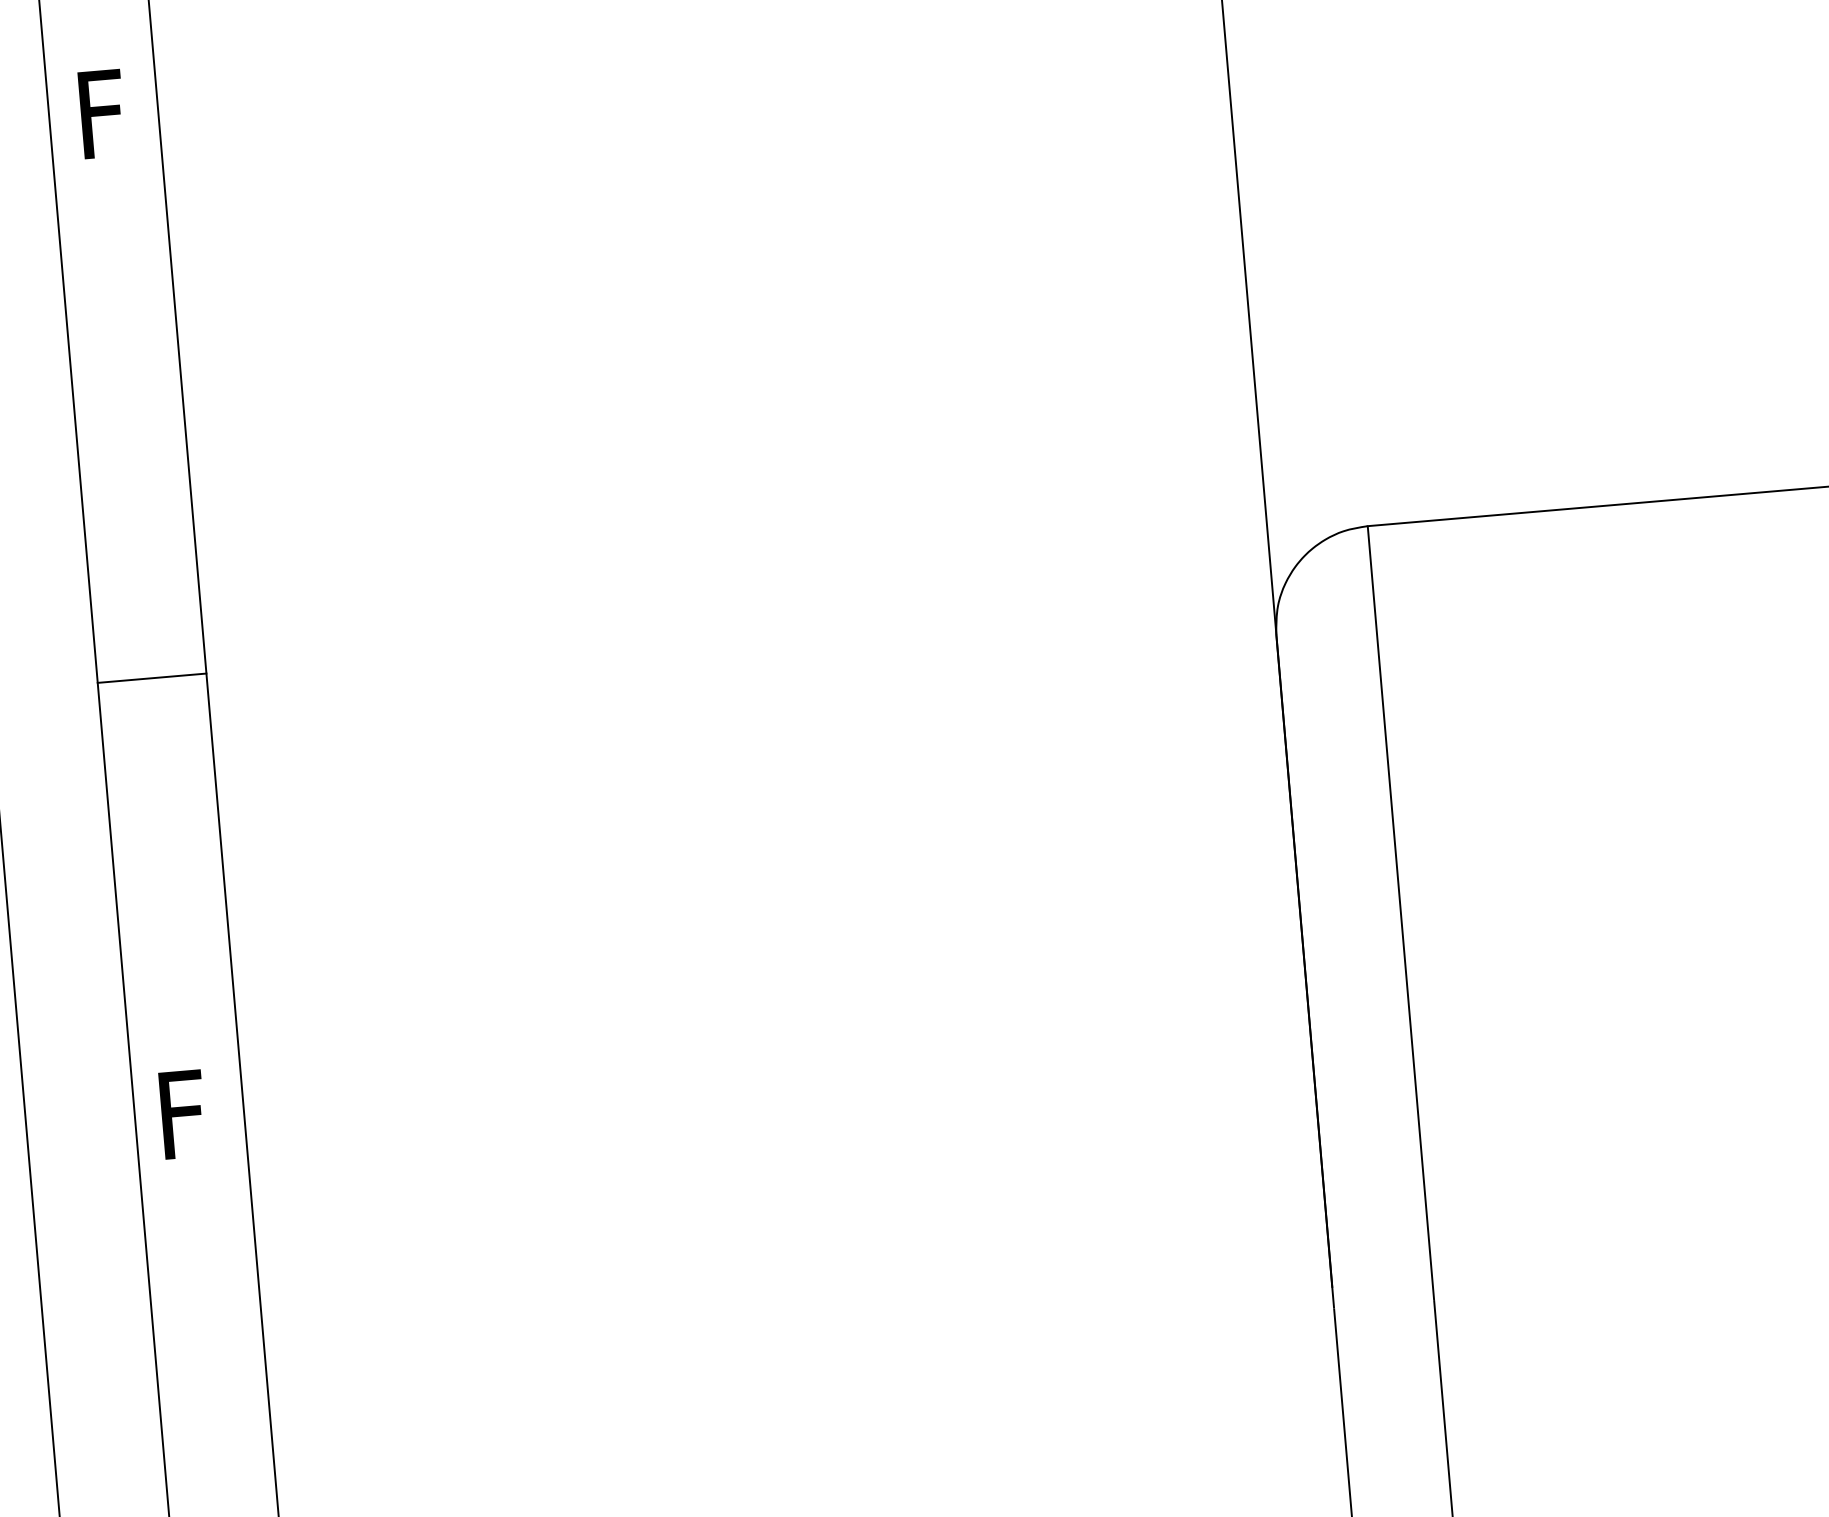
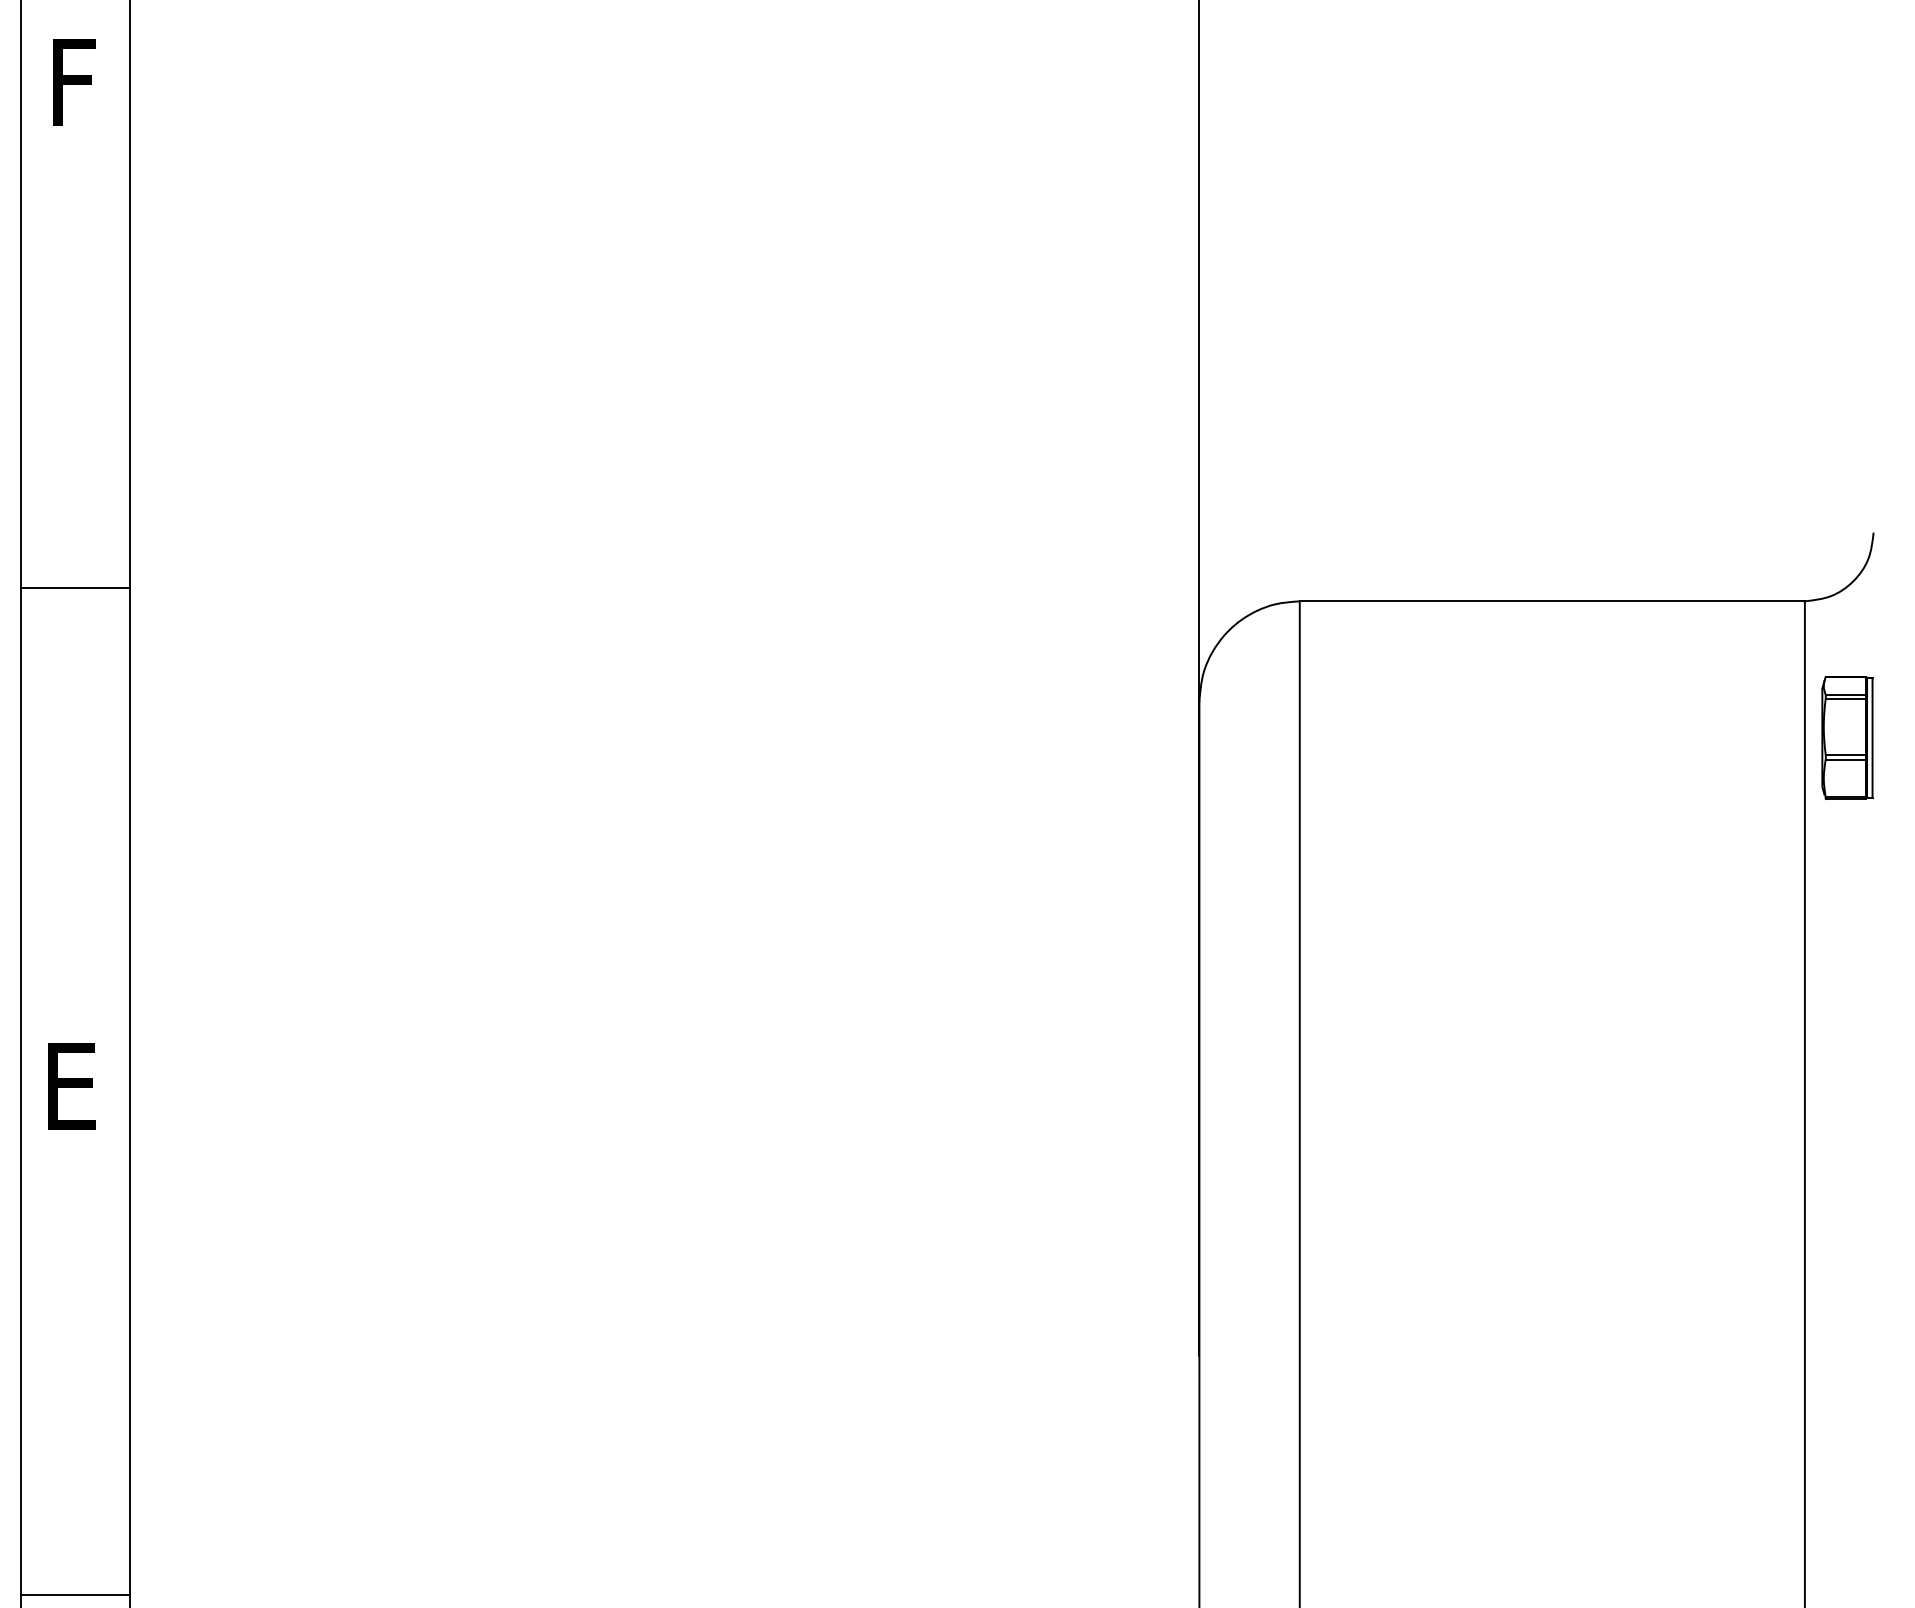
line: (151, 677) -> (75, 587), moved
text: (190, 1114) -> (76, 1086), F -> E

